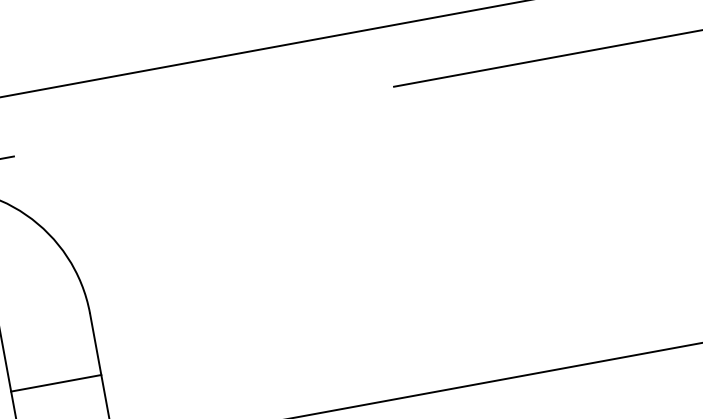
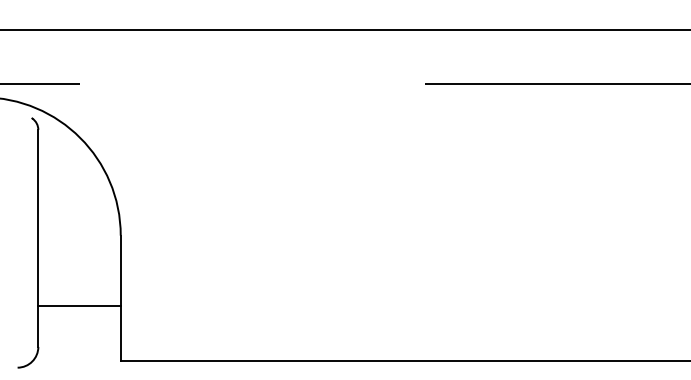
line: (56, 383) -> (79, 305), moved

